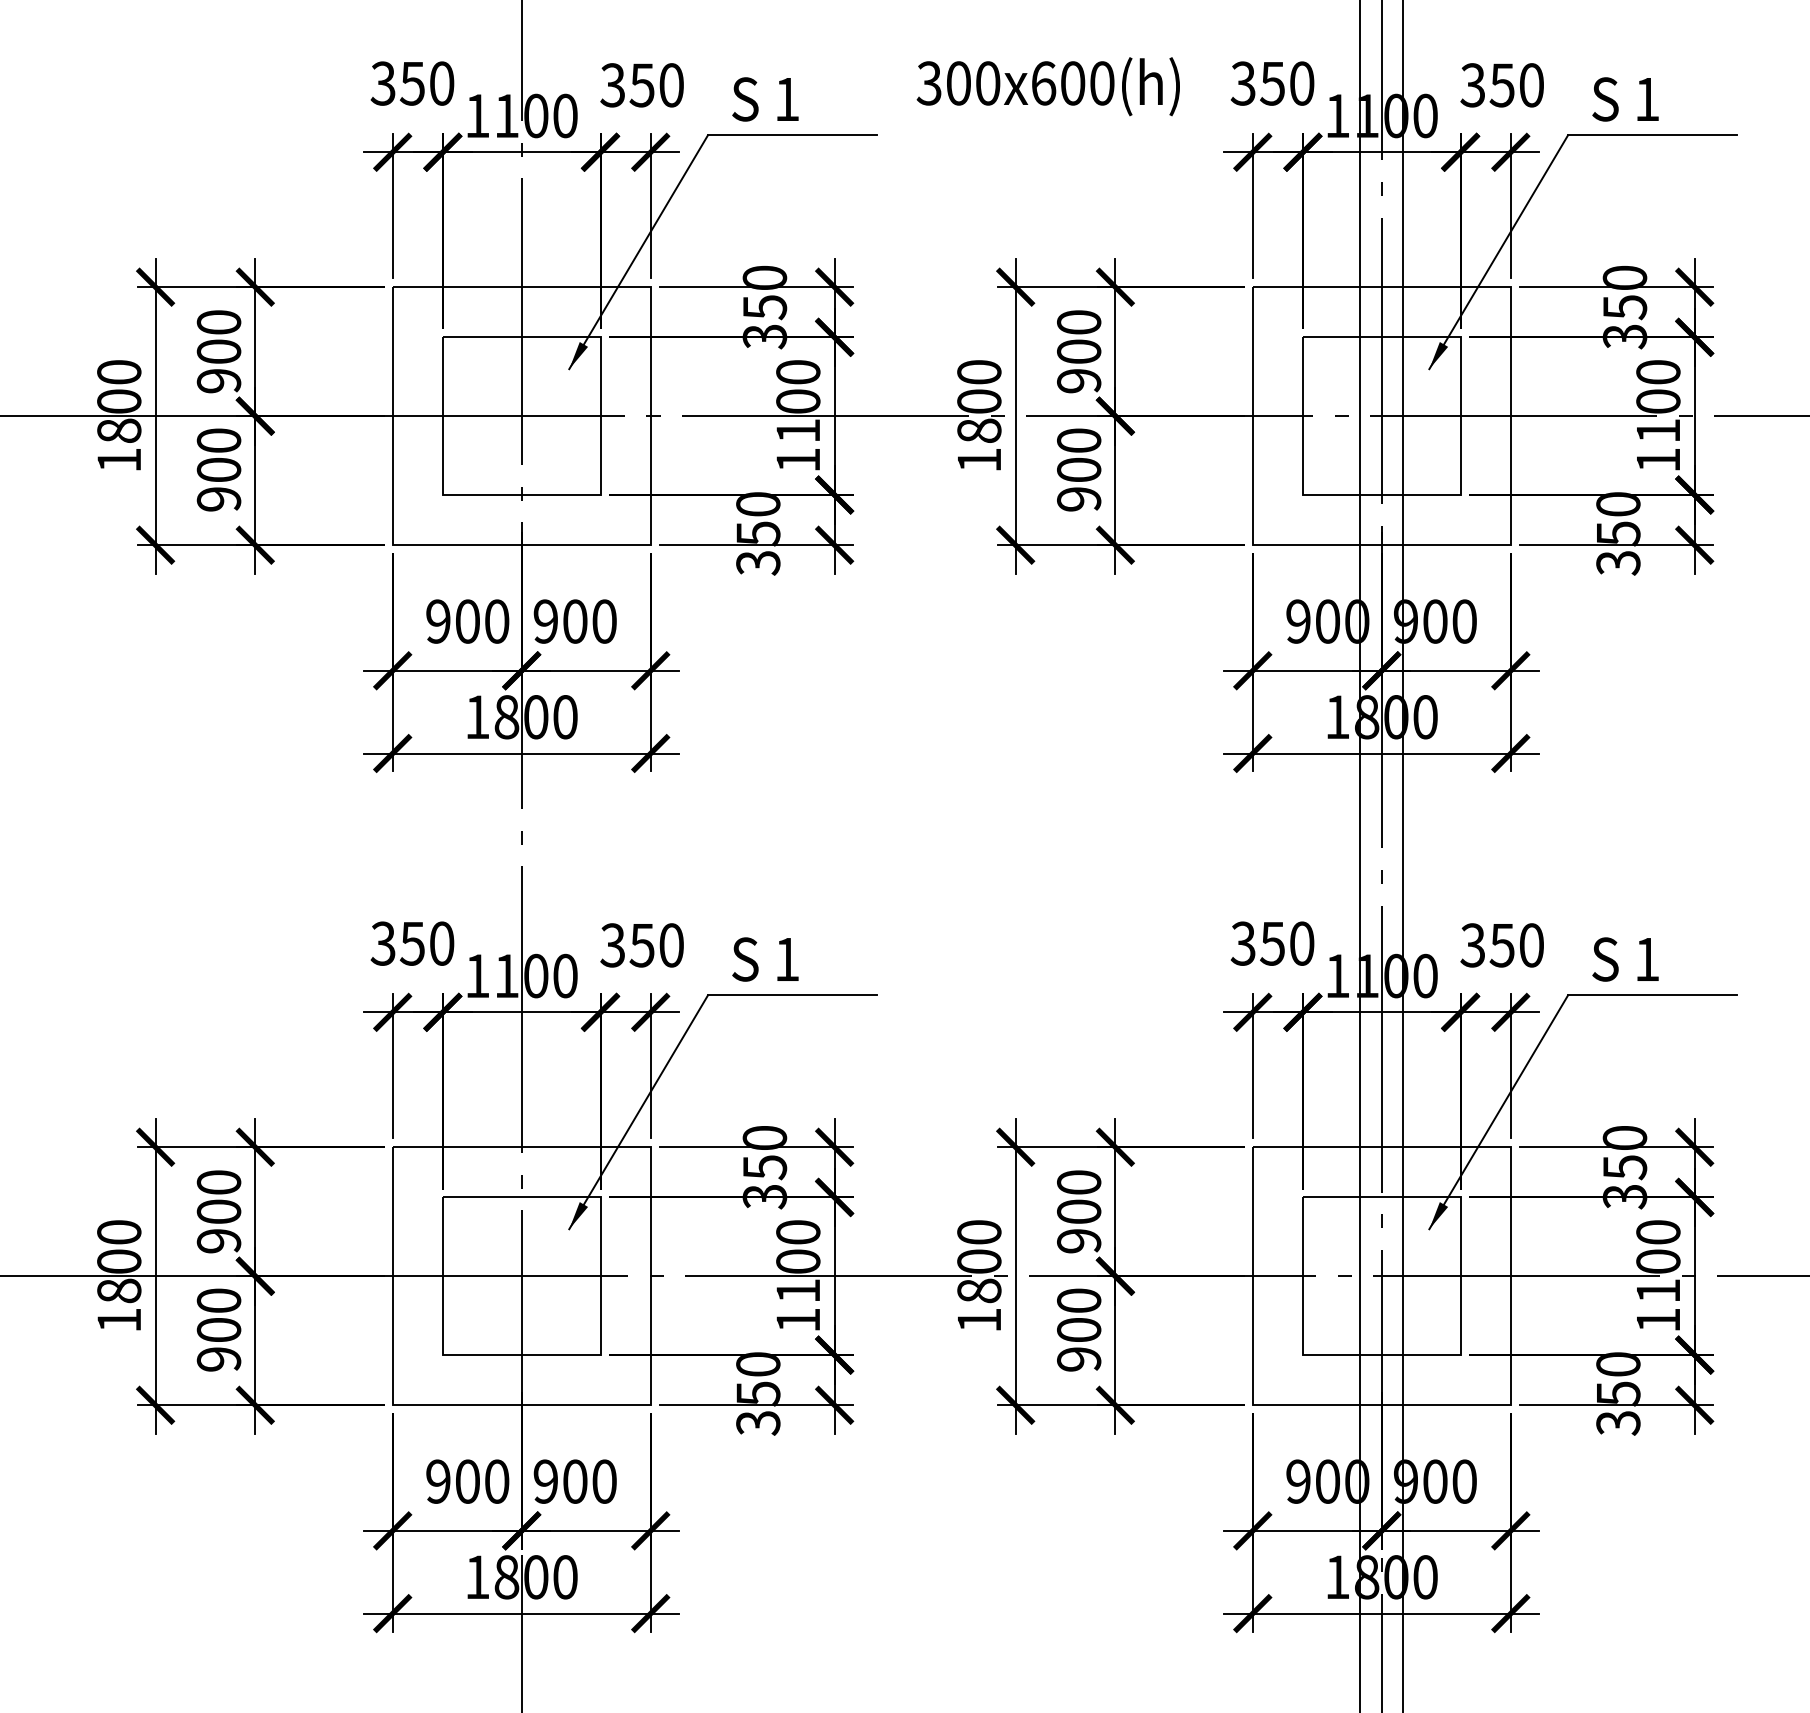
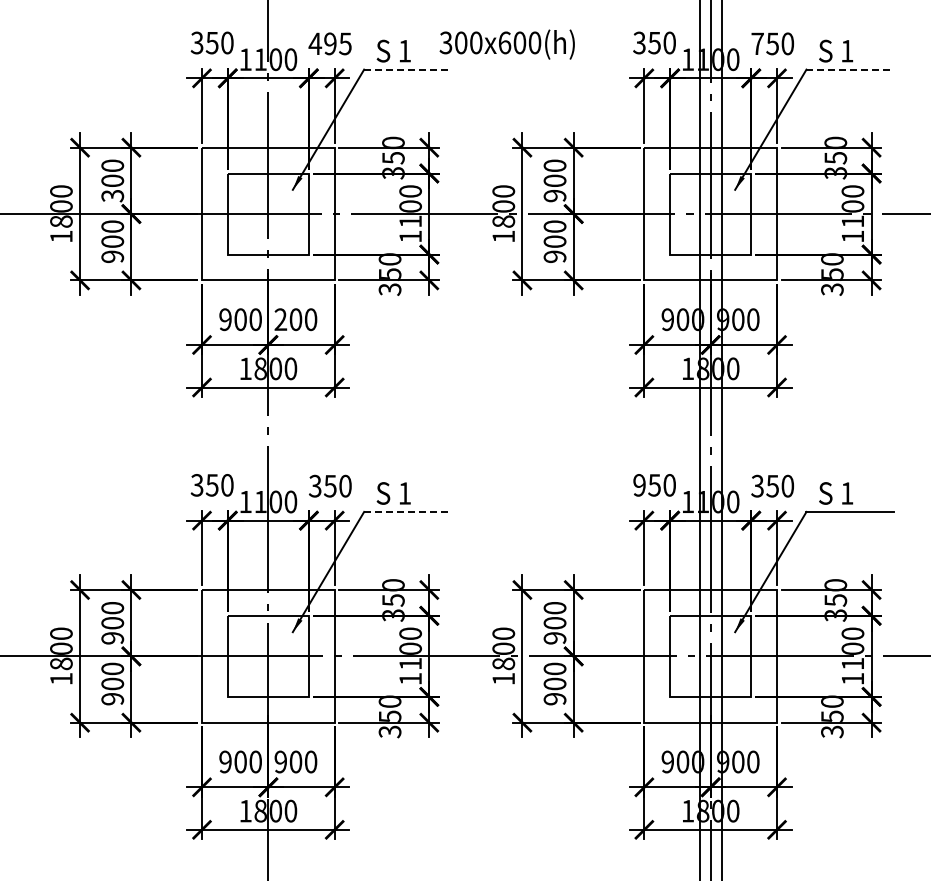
text: (640, 84) -> (329, 43), 350 -> 495
text: (1472, 84) -> (757, 43), 350 -> 750
text: (1046, 86) -> (506, 44), moved
line: (792, 135) -> (407, 69), solid -> dashed
line: (1653, 135) -> (850, 69), solid -> dashed
text: (218, 382) -> (112, 196), 900 -> 300
text: (545, 621) -> (280, 319), 900 -> 200
text: (1243, 944) -> (639, 485), 350 -> 950
line: (792, 994) -> (407, 511), solid -> dashed

